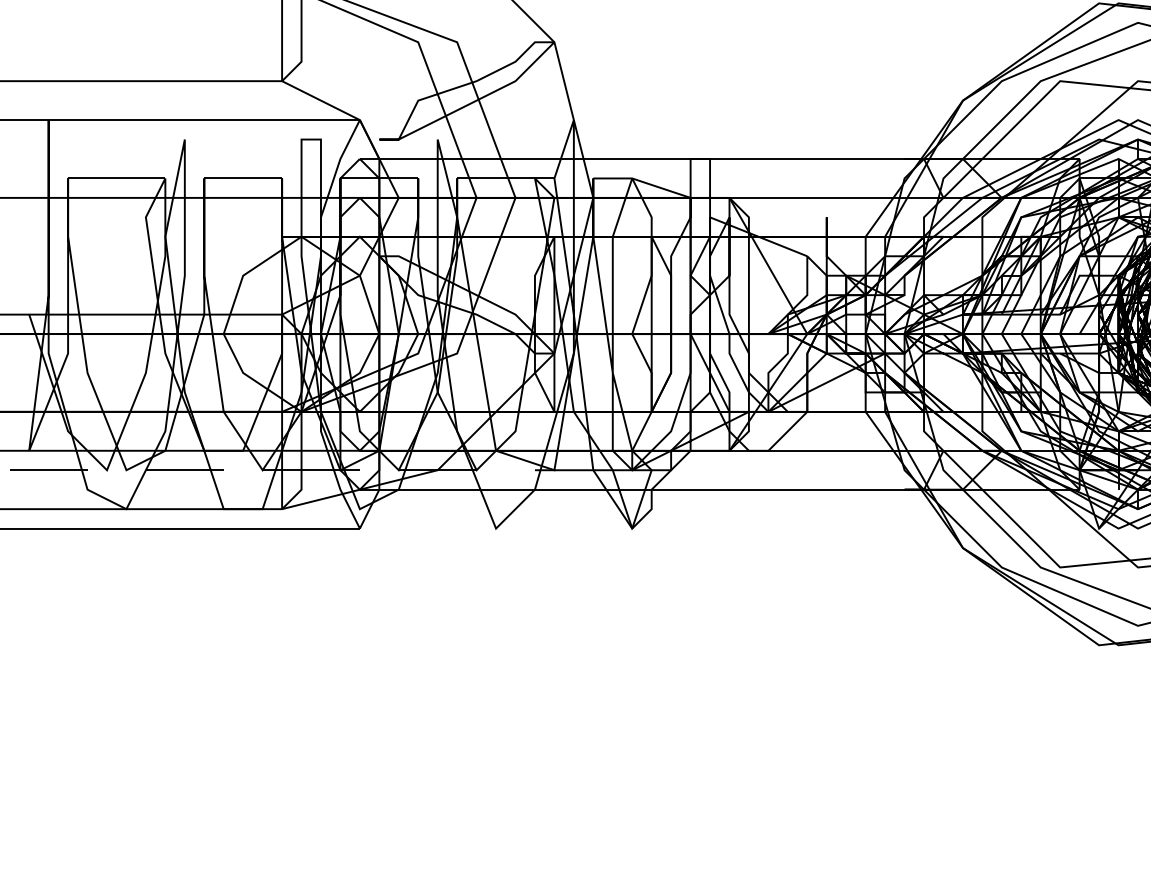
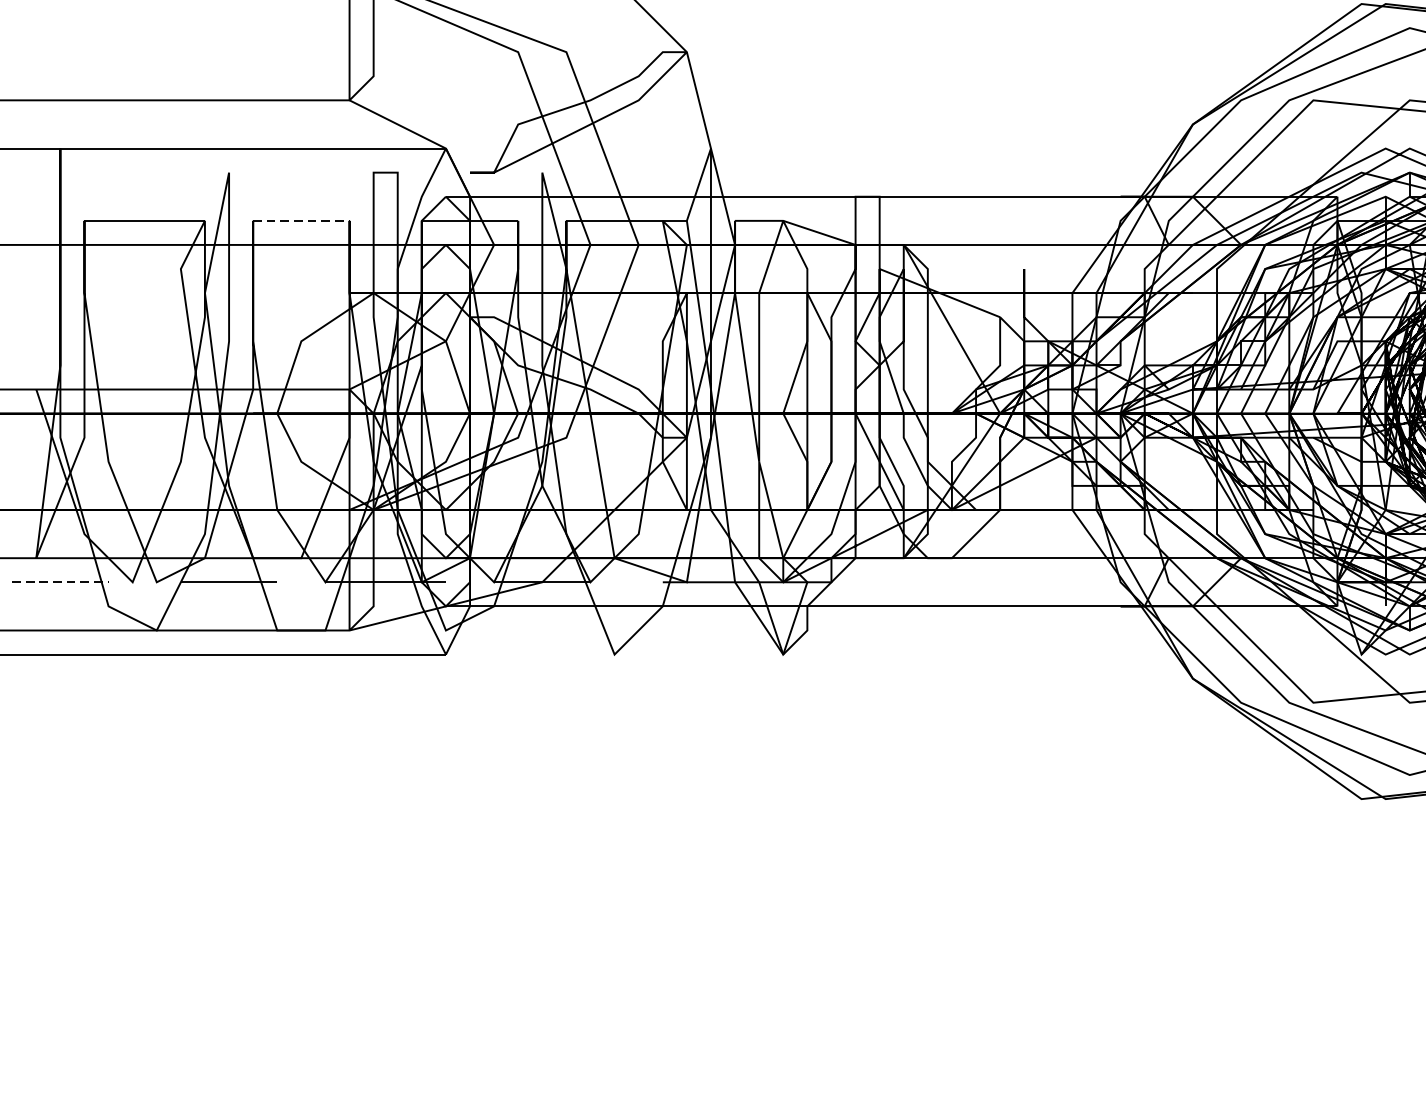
line: (243, 178) -> (301, 220), solid -> dashed
line: (48, 470) -> (60, 582), solid -> dashed

